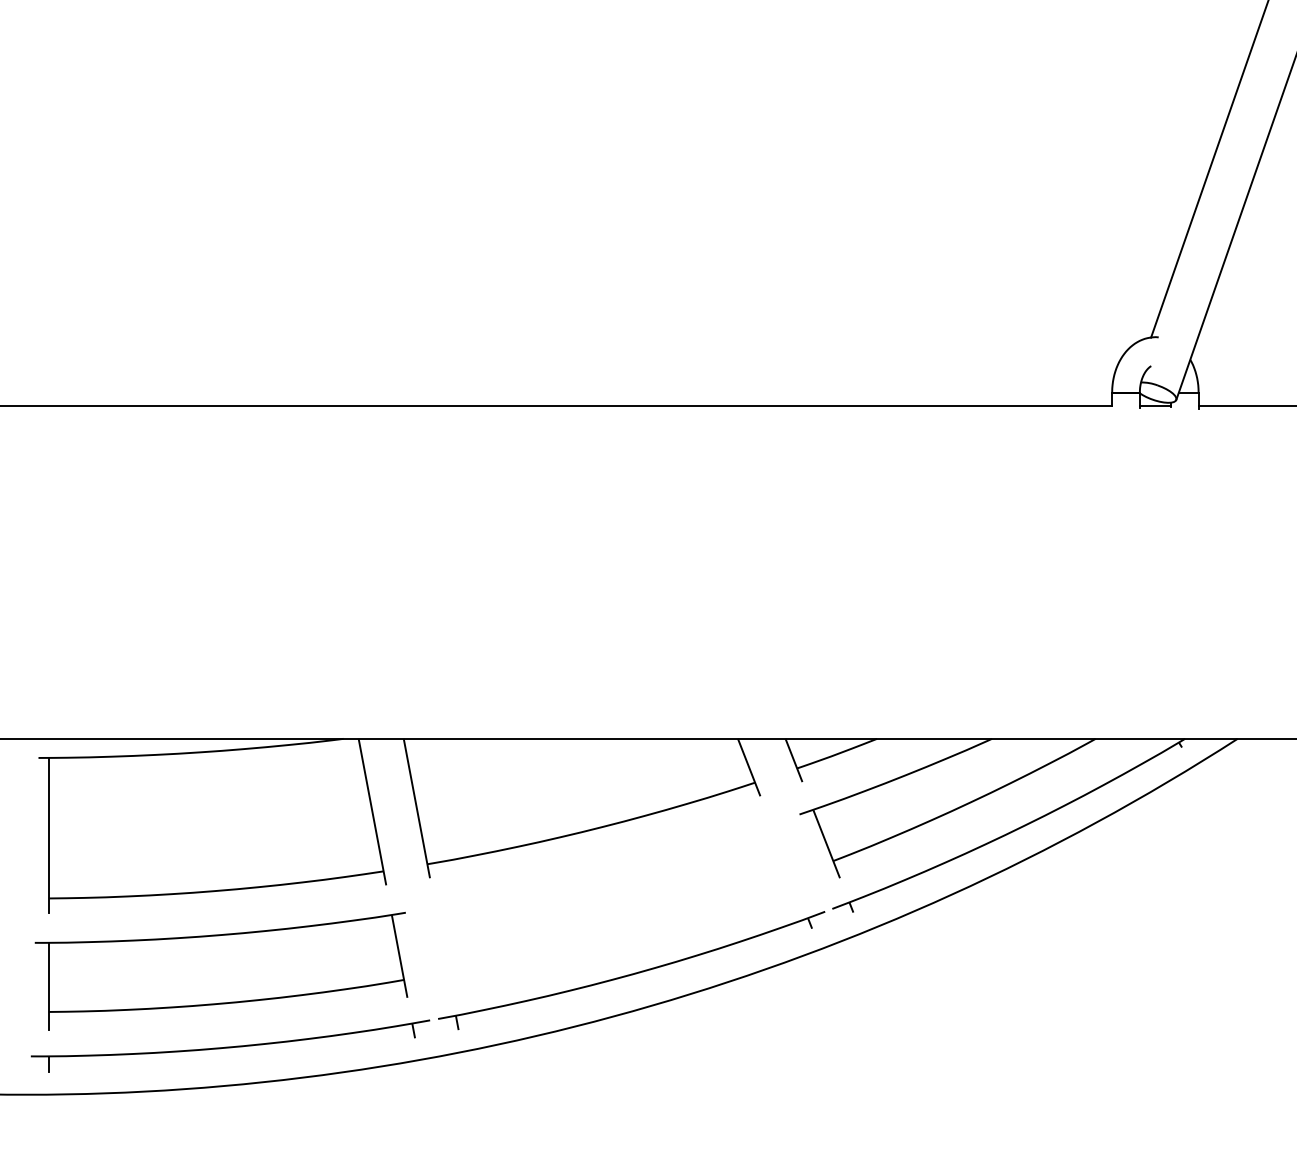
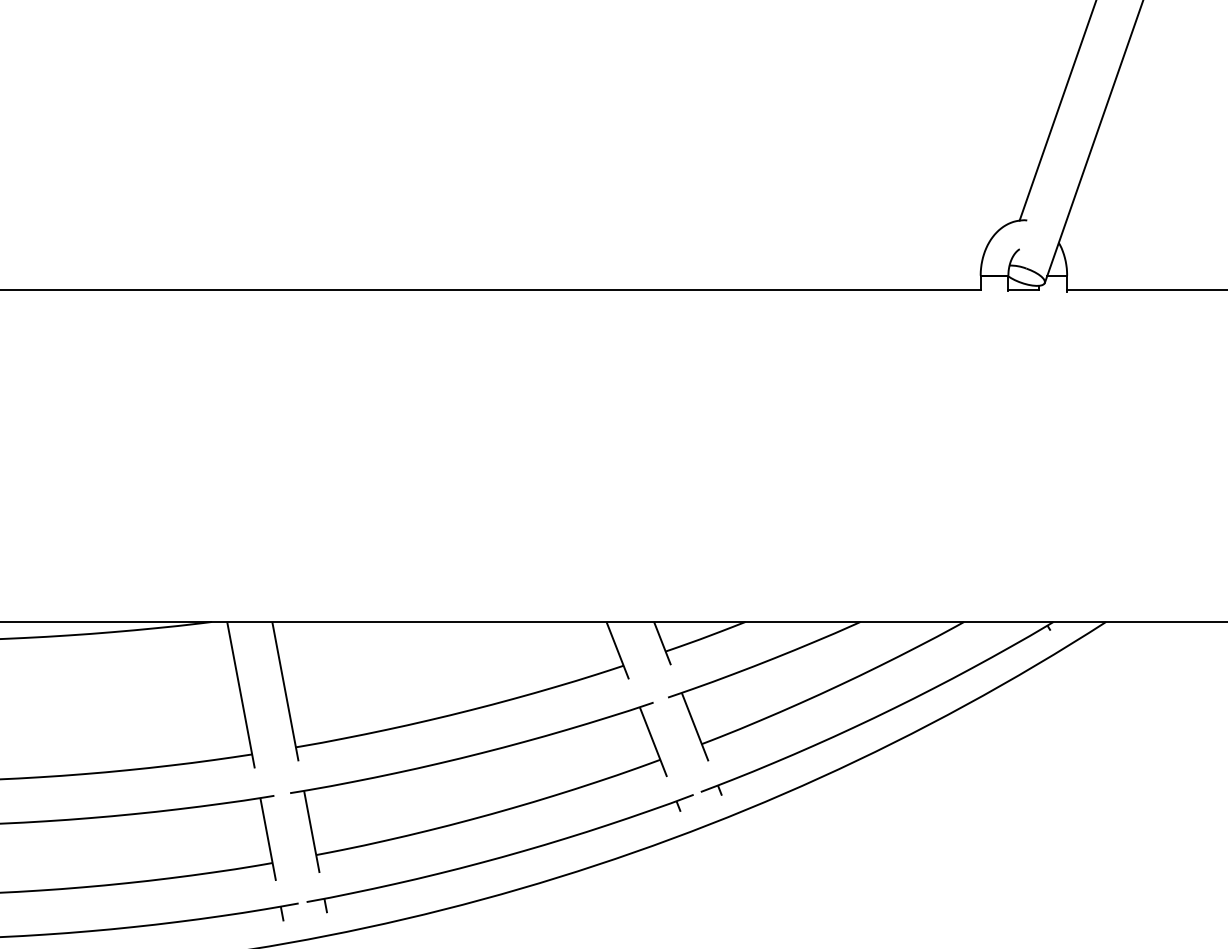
part: (610, 903) -> (479, 786), added

